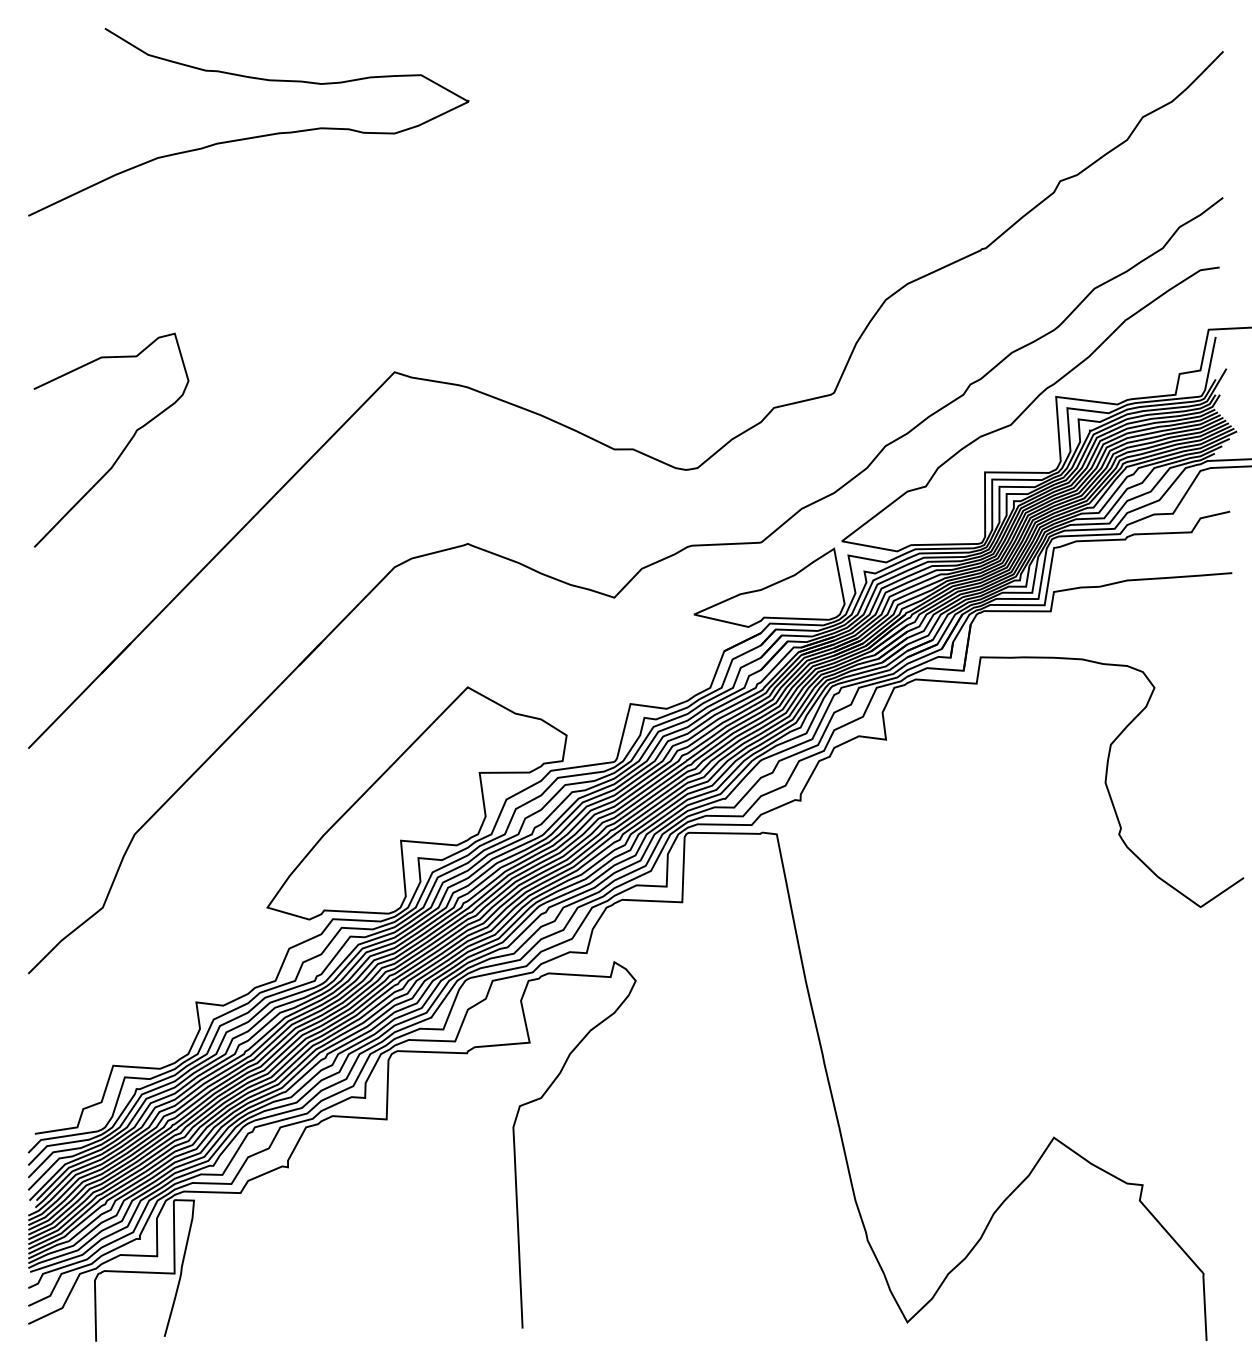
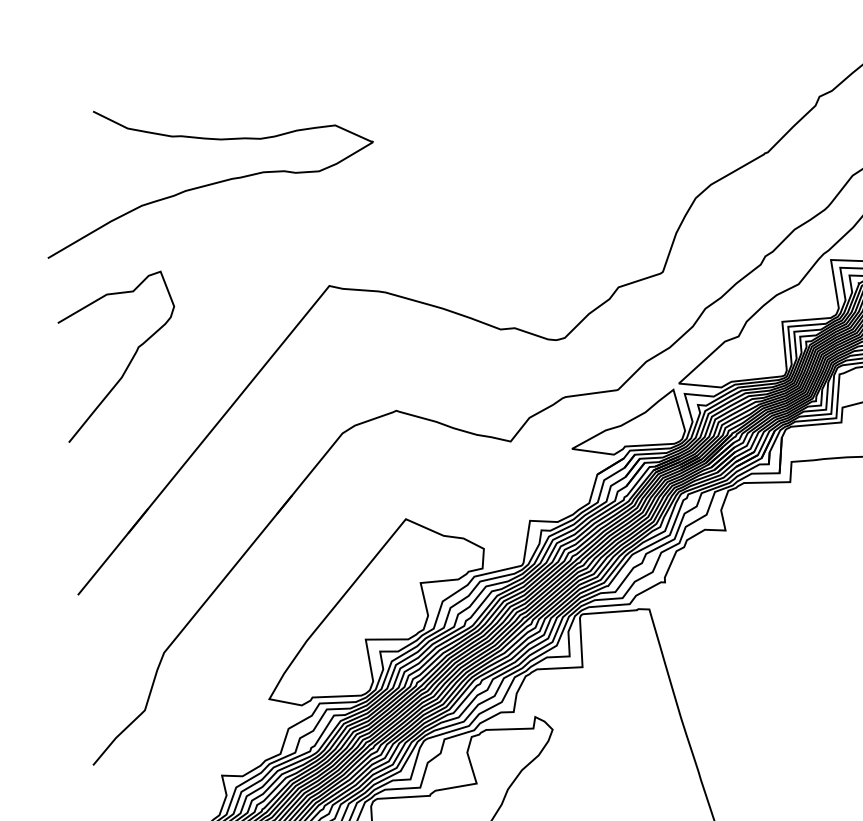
curve: (252, 136) -> (211, 183), moved

